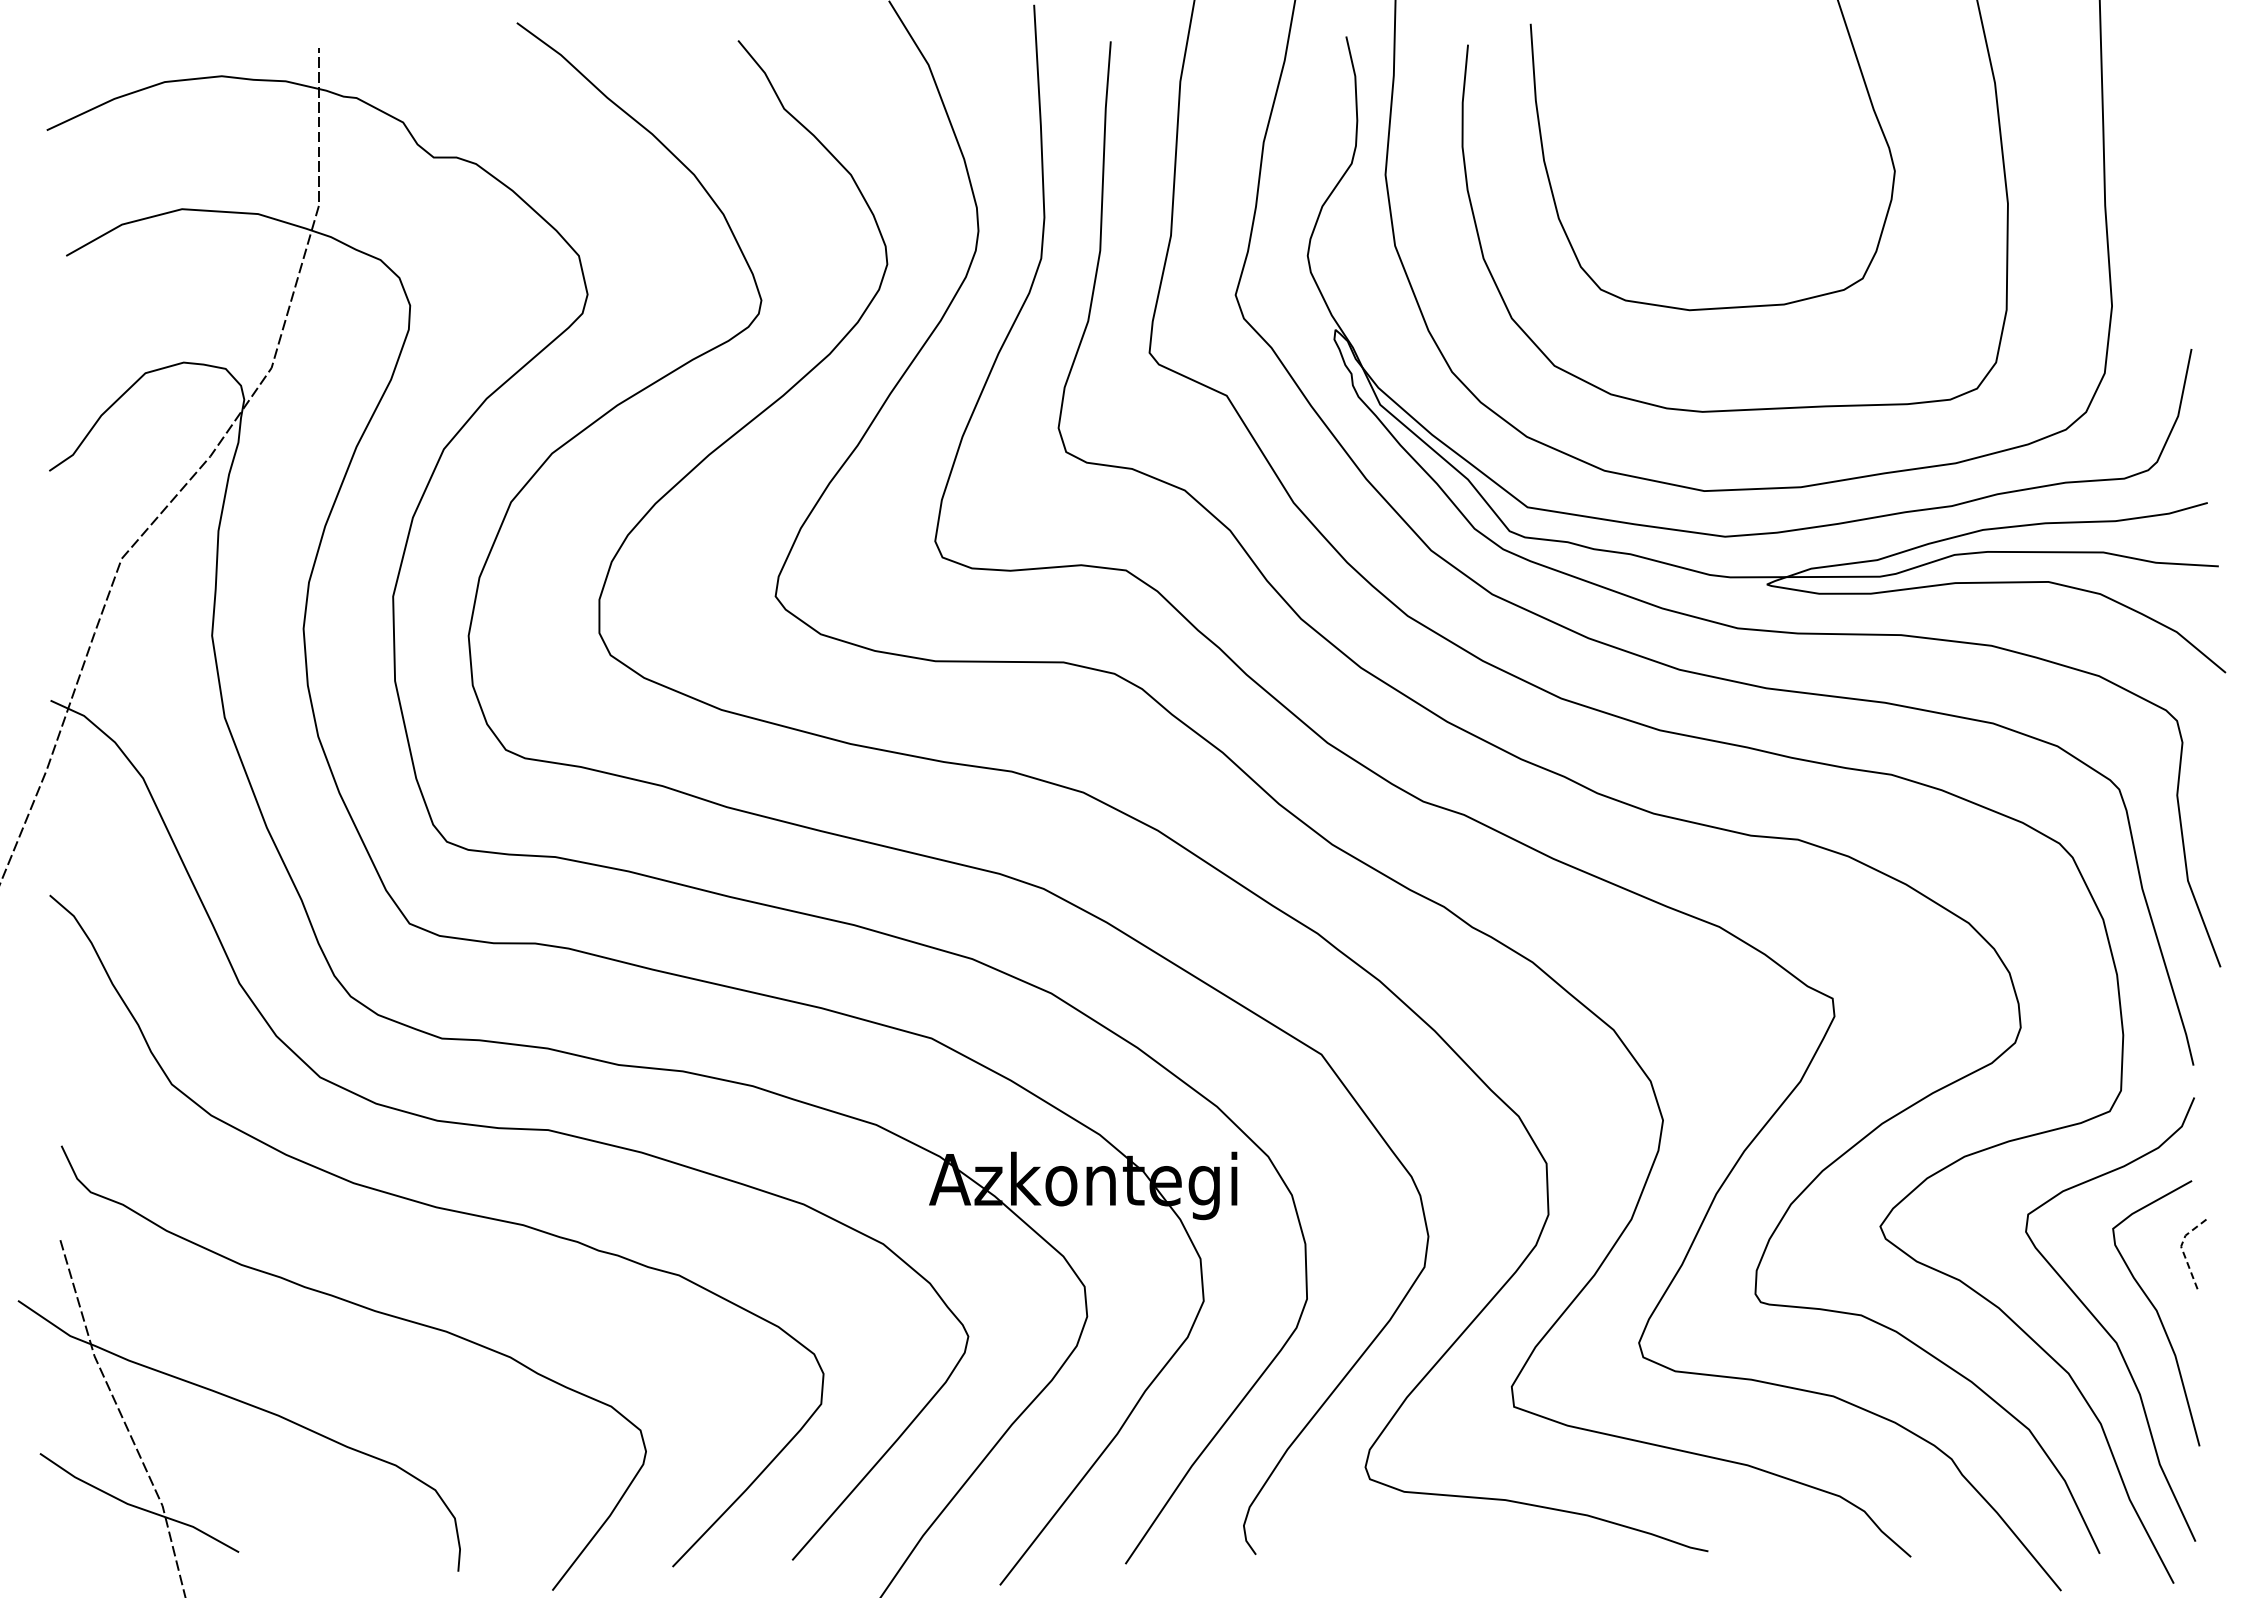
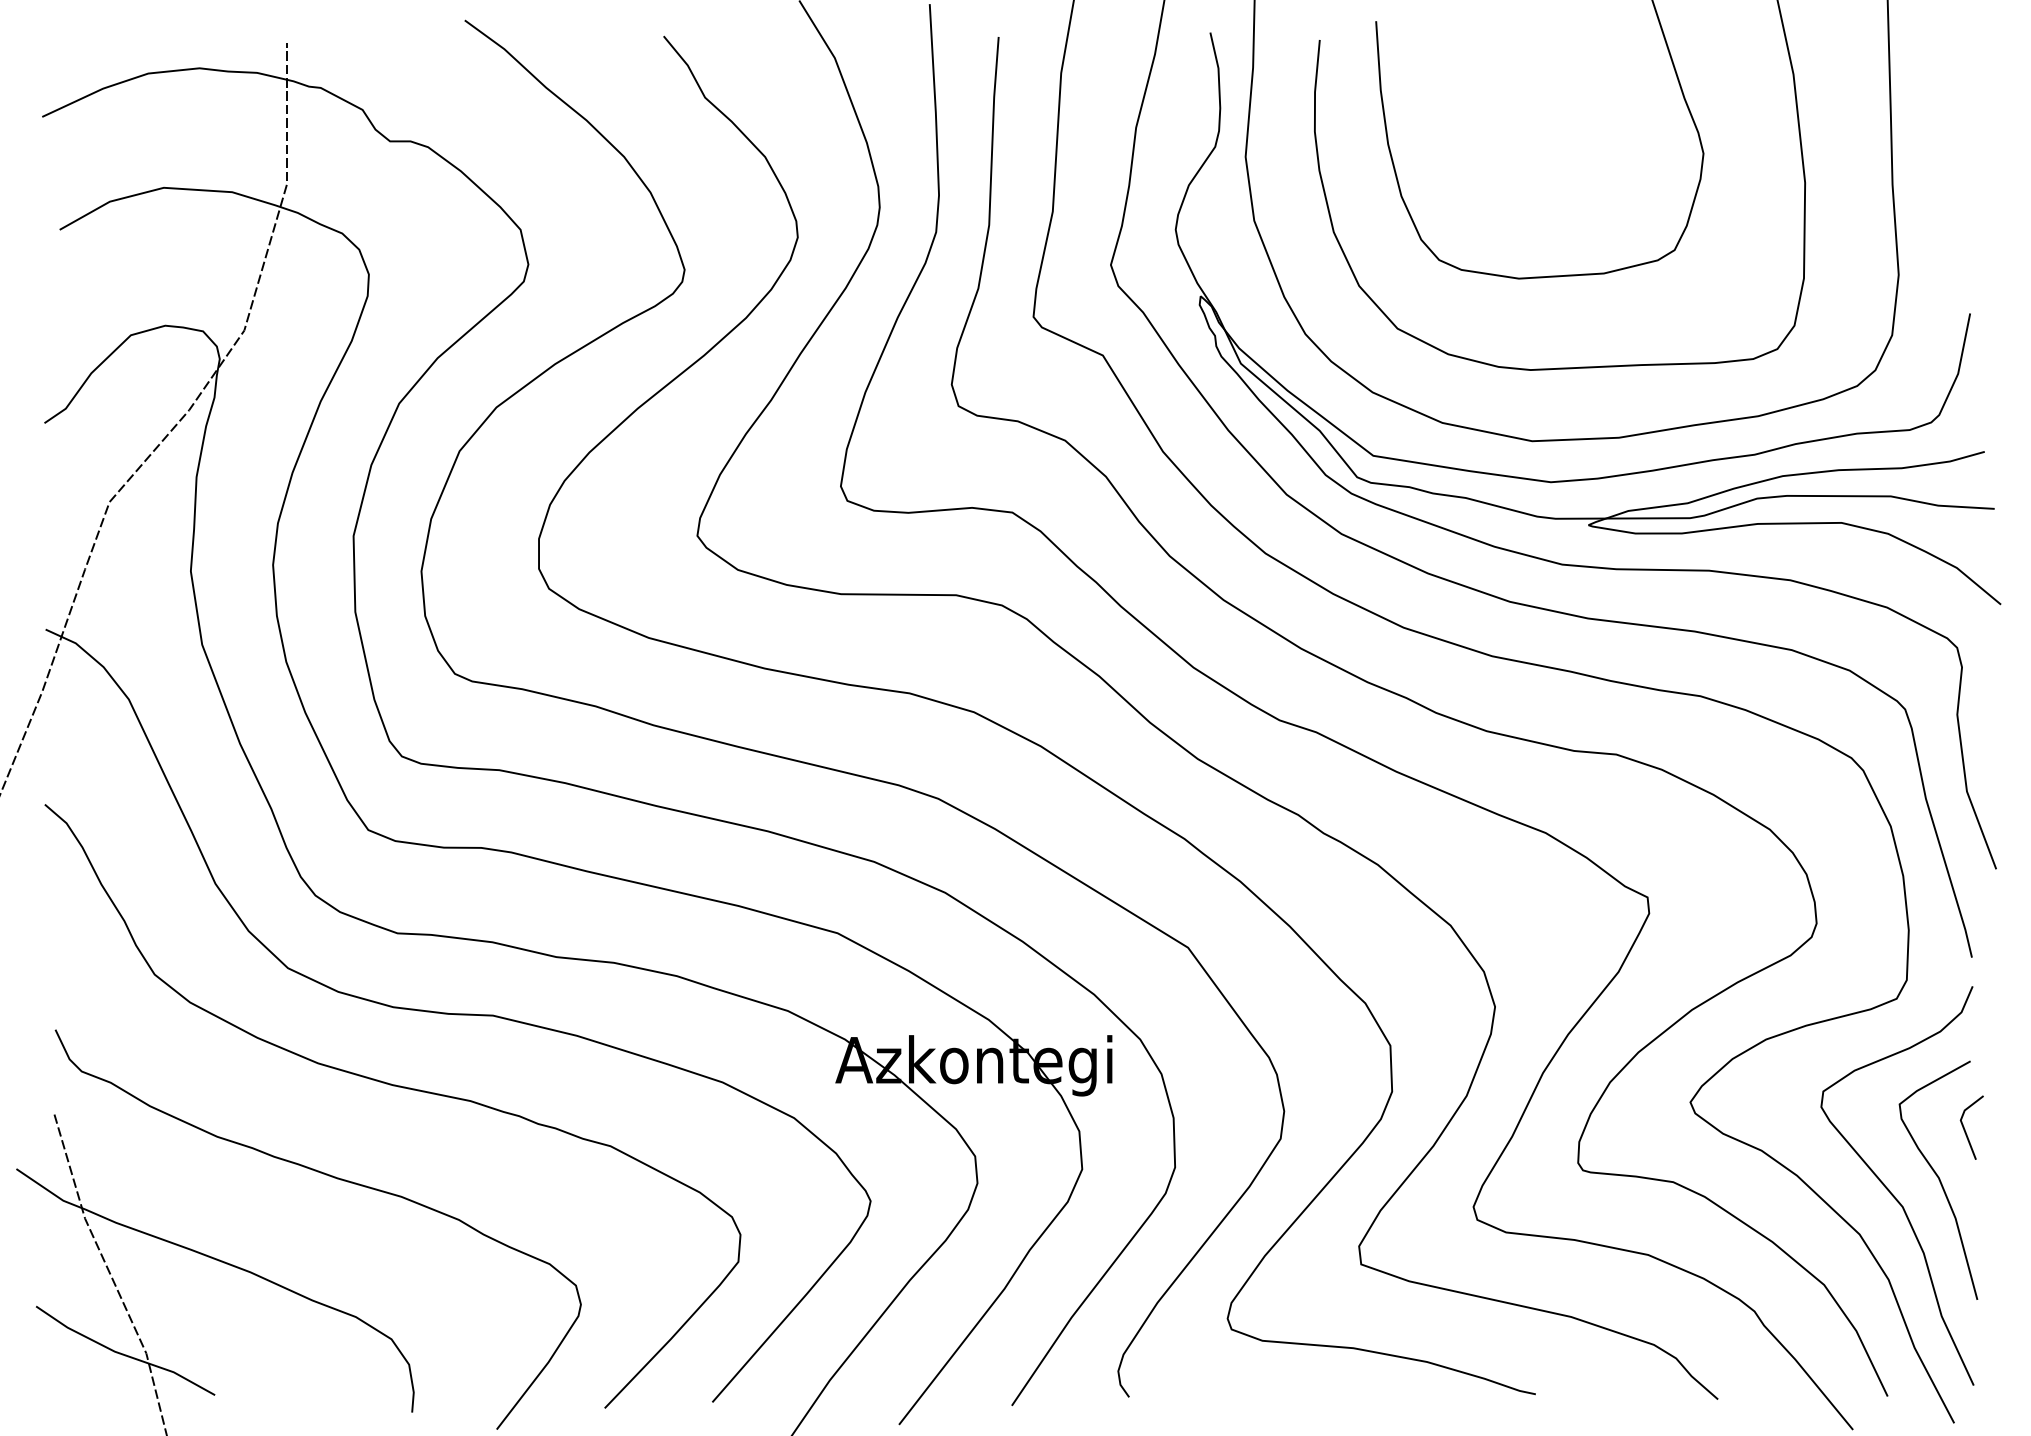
line: (2182, 1250) -> (1962, 1123), dashed -> solid

